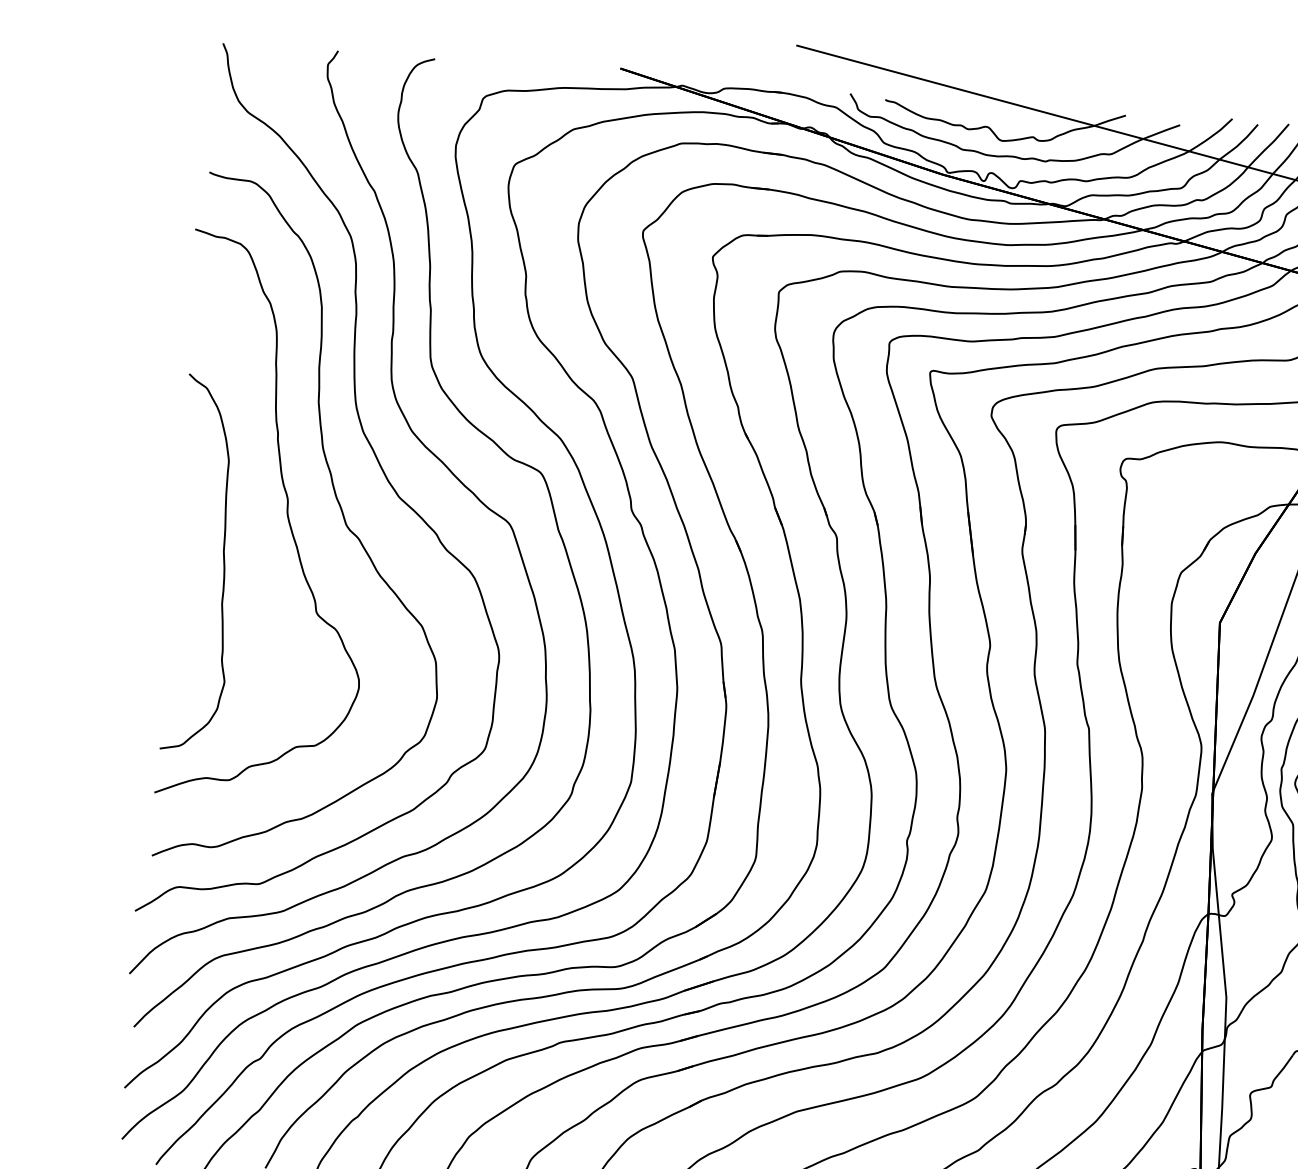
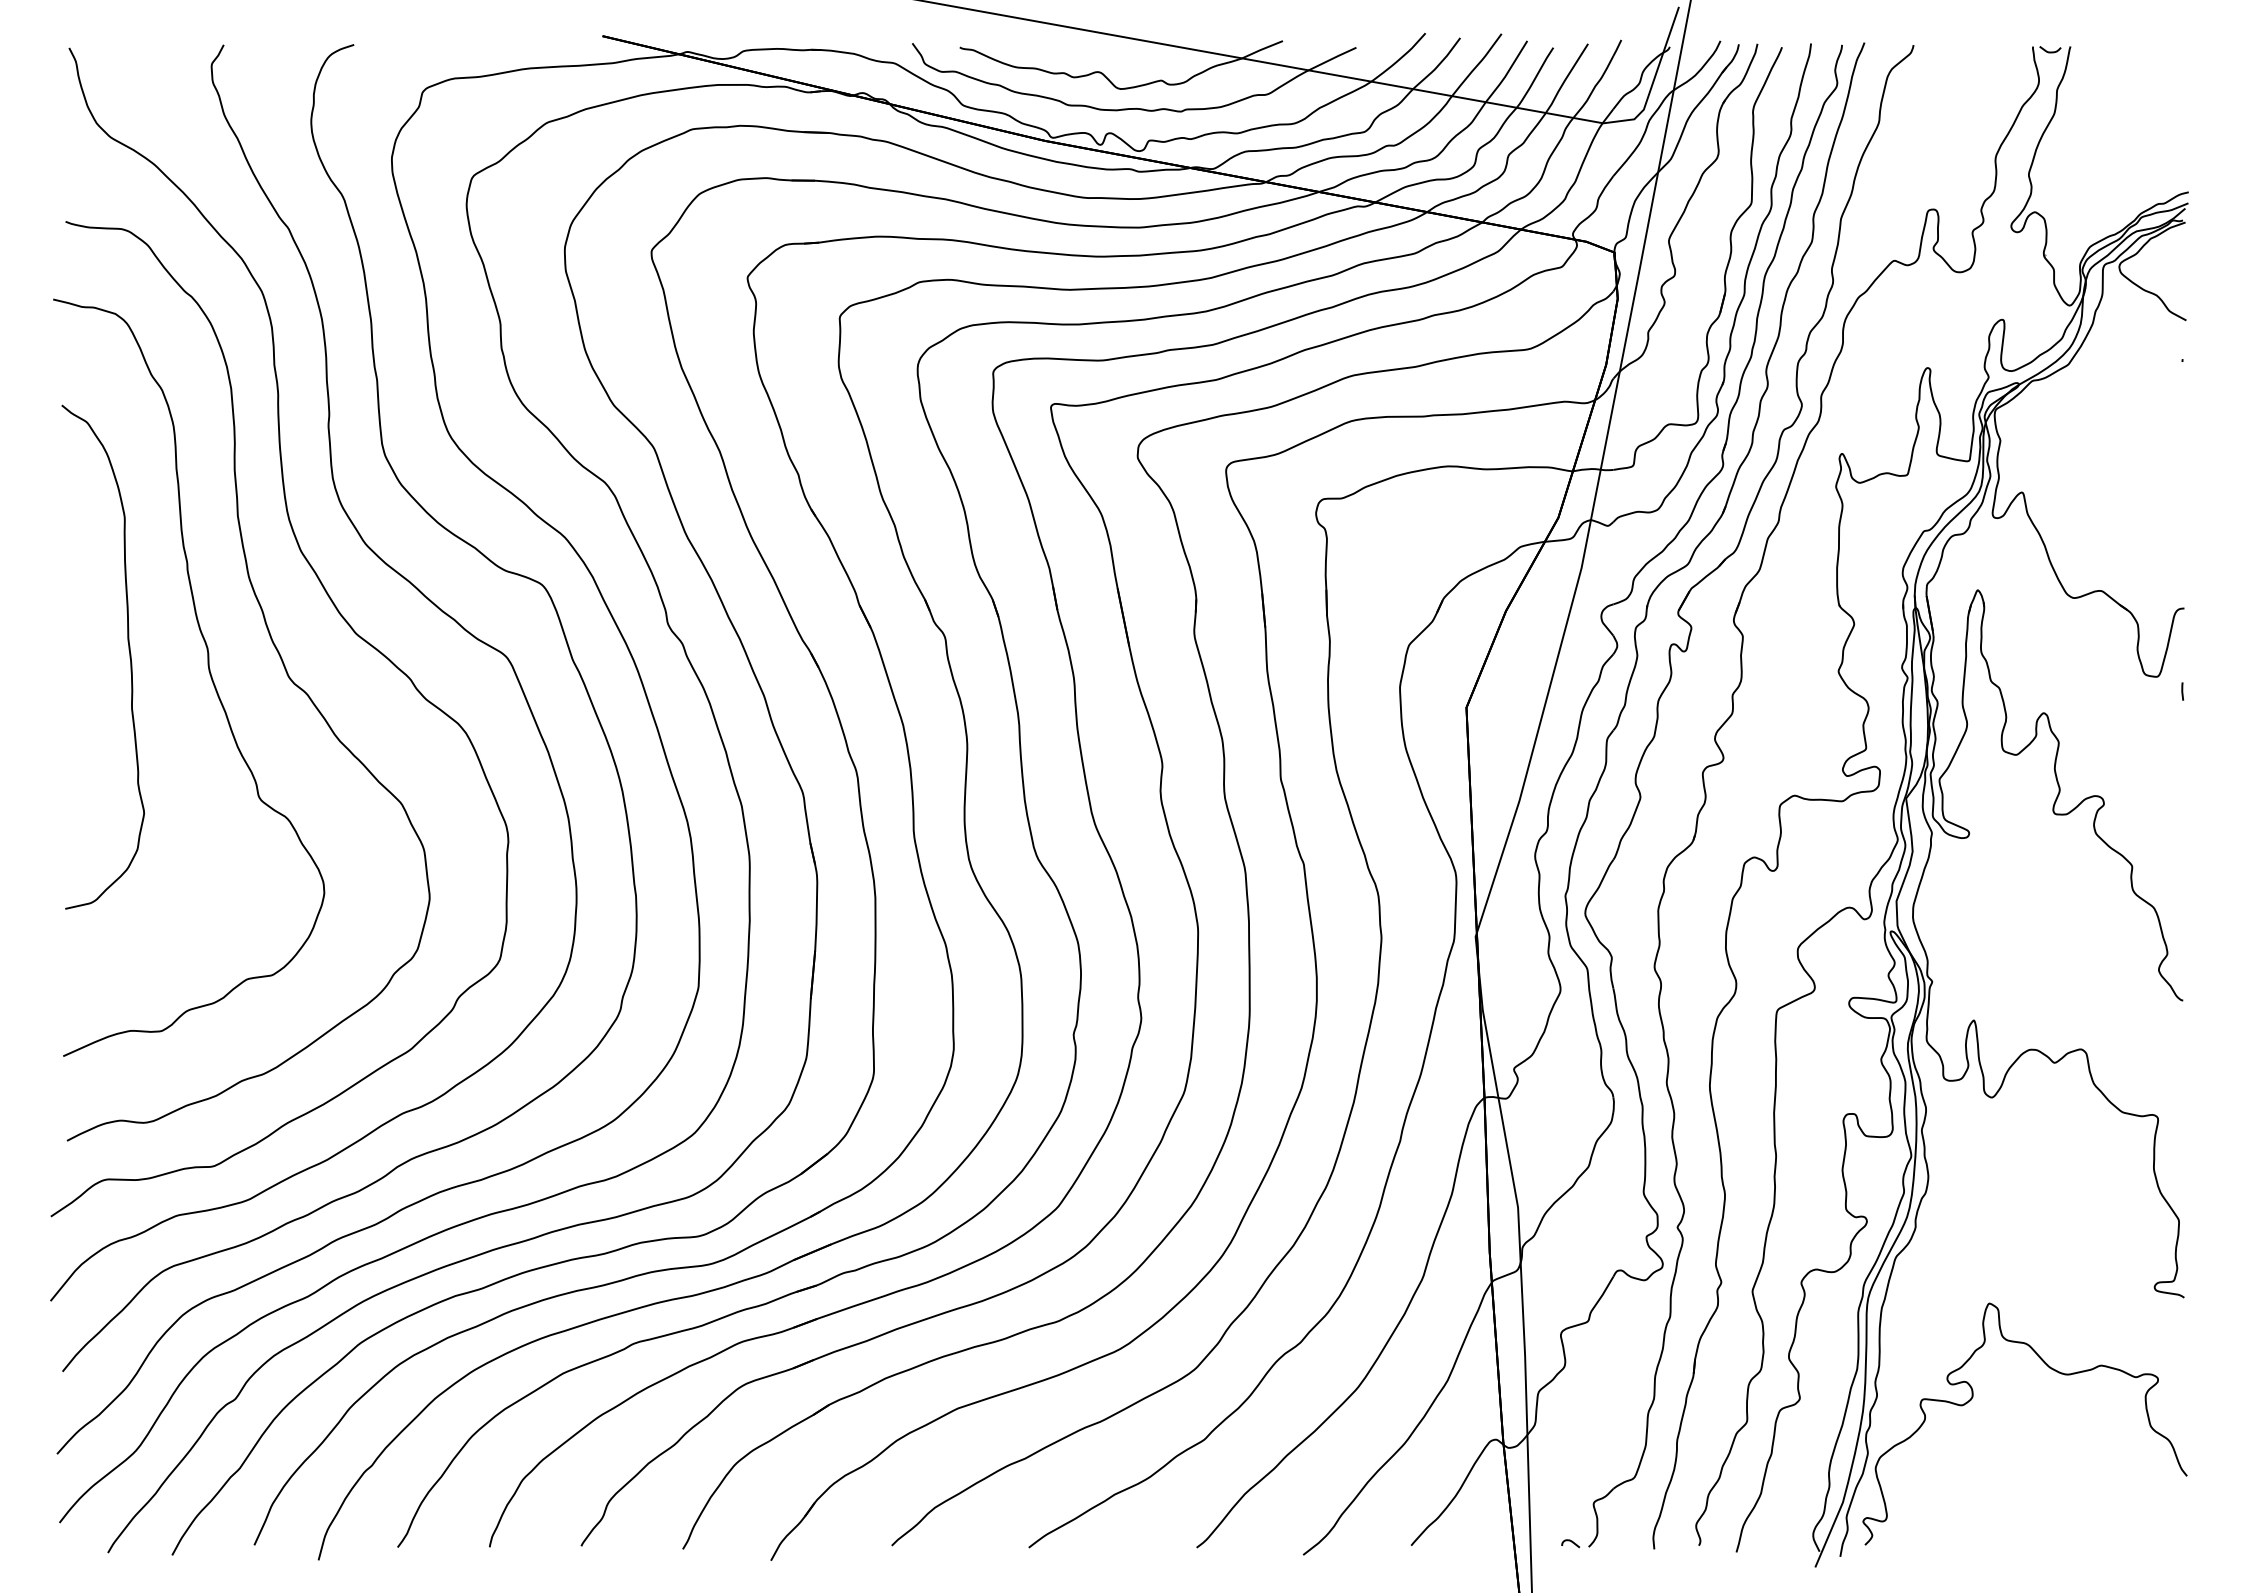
curve: (223, 560) -> (128, 650), moved

